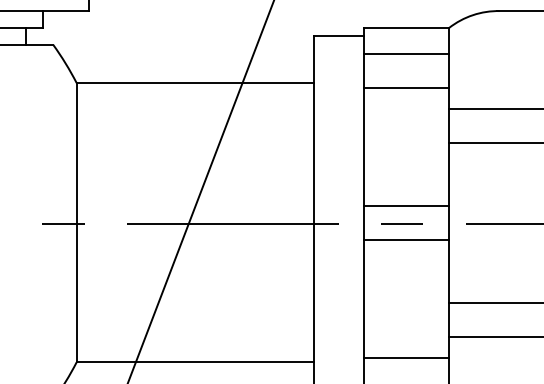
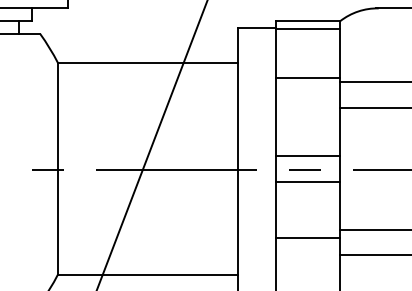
line: (407, 53) -> (308, 28), moved
line: (407, 87) -> (308, 78), moved
line: (407, 358) -> (308, 238), moved

